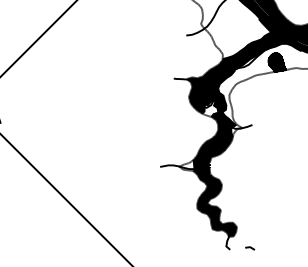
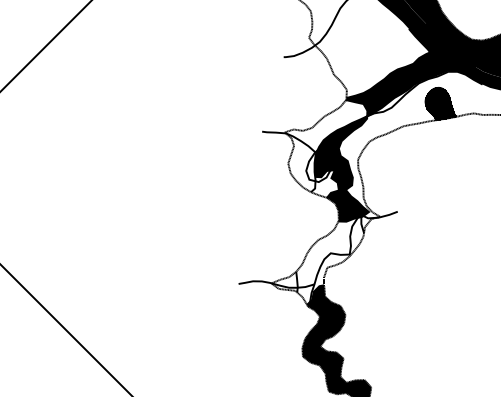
fill: (210, 86) -> (325, 145), removed
fill: (212, 153) -> (328, 260), removed

